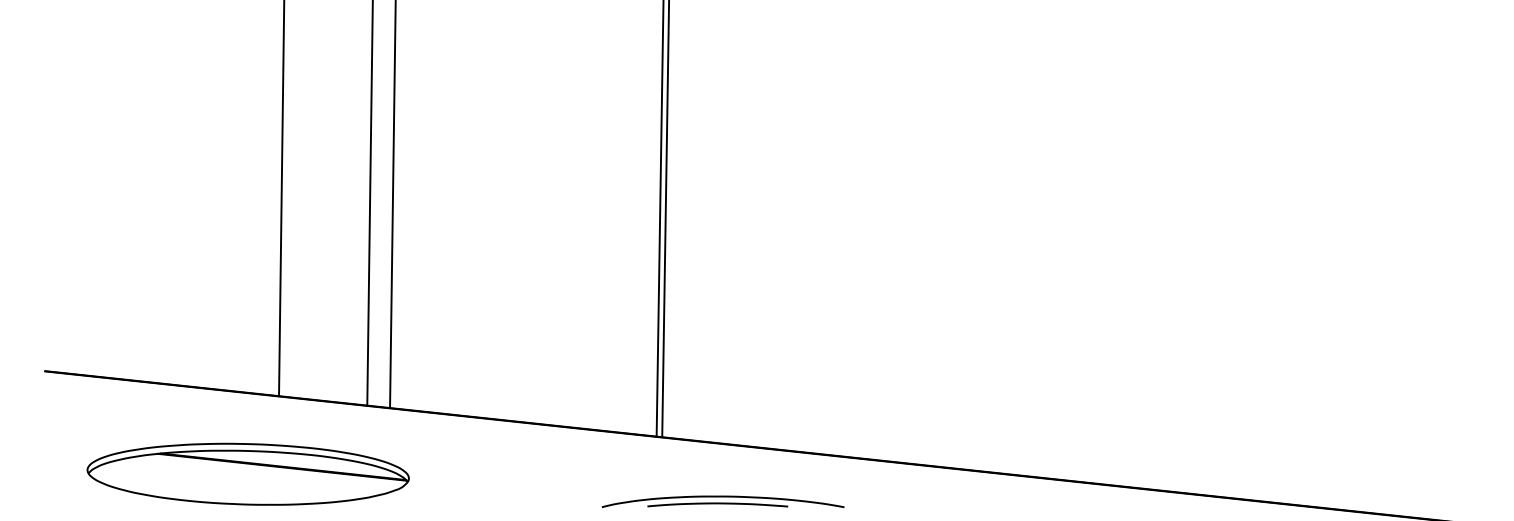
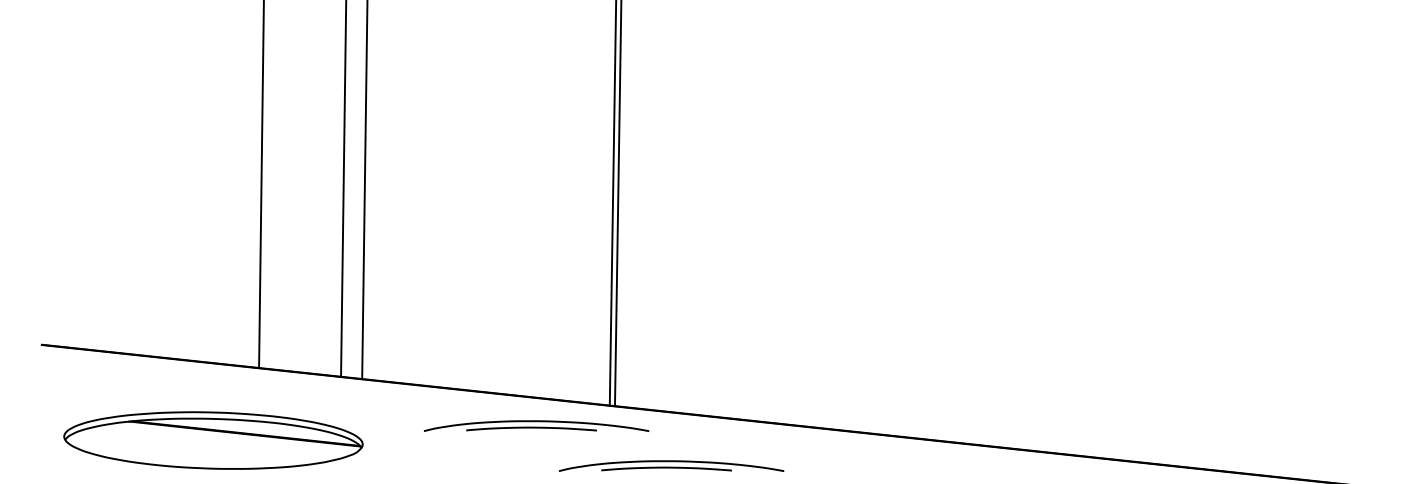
part: (577, 458) -> (536, 425), added
part: (248, 474) -> (213, 440), moved

